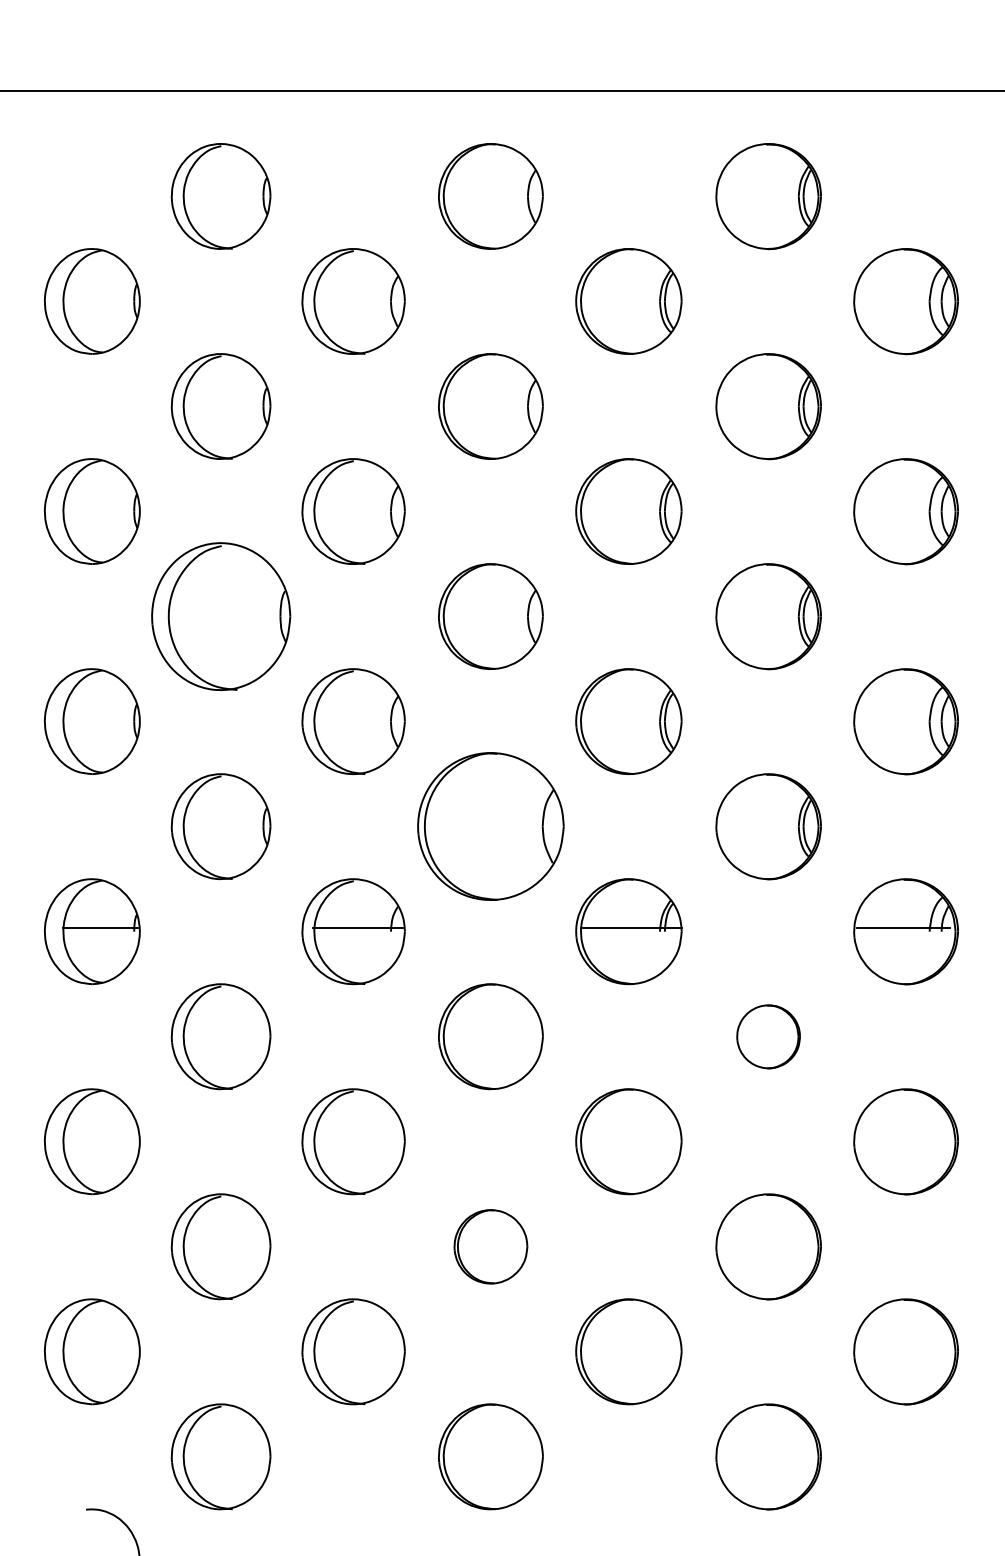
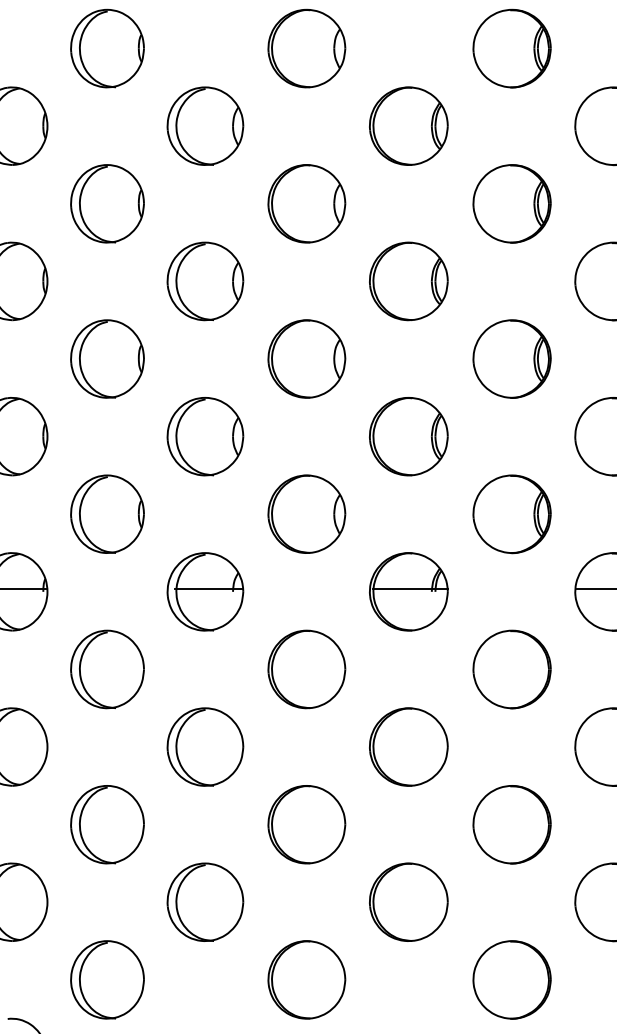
part: (220, 616) -> (107, 358), size x0.71
part: (490, 826) -> (306, 514), size x0.71
part: (768, 1036) -> (511, 669), size x1.67
part: (490, 1246) -> (306, 824), size x1.43

